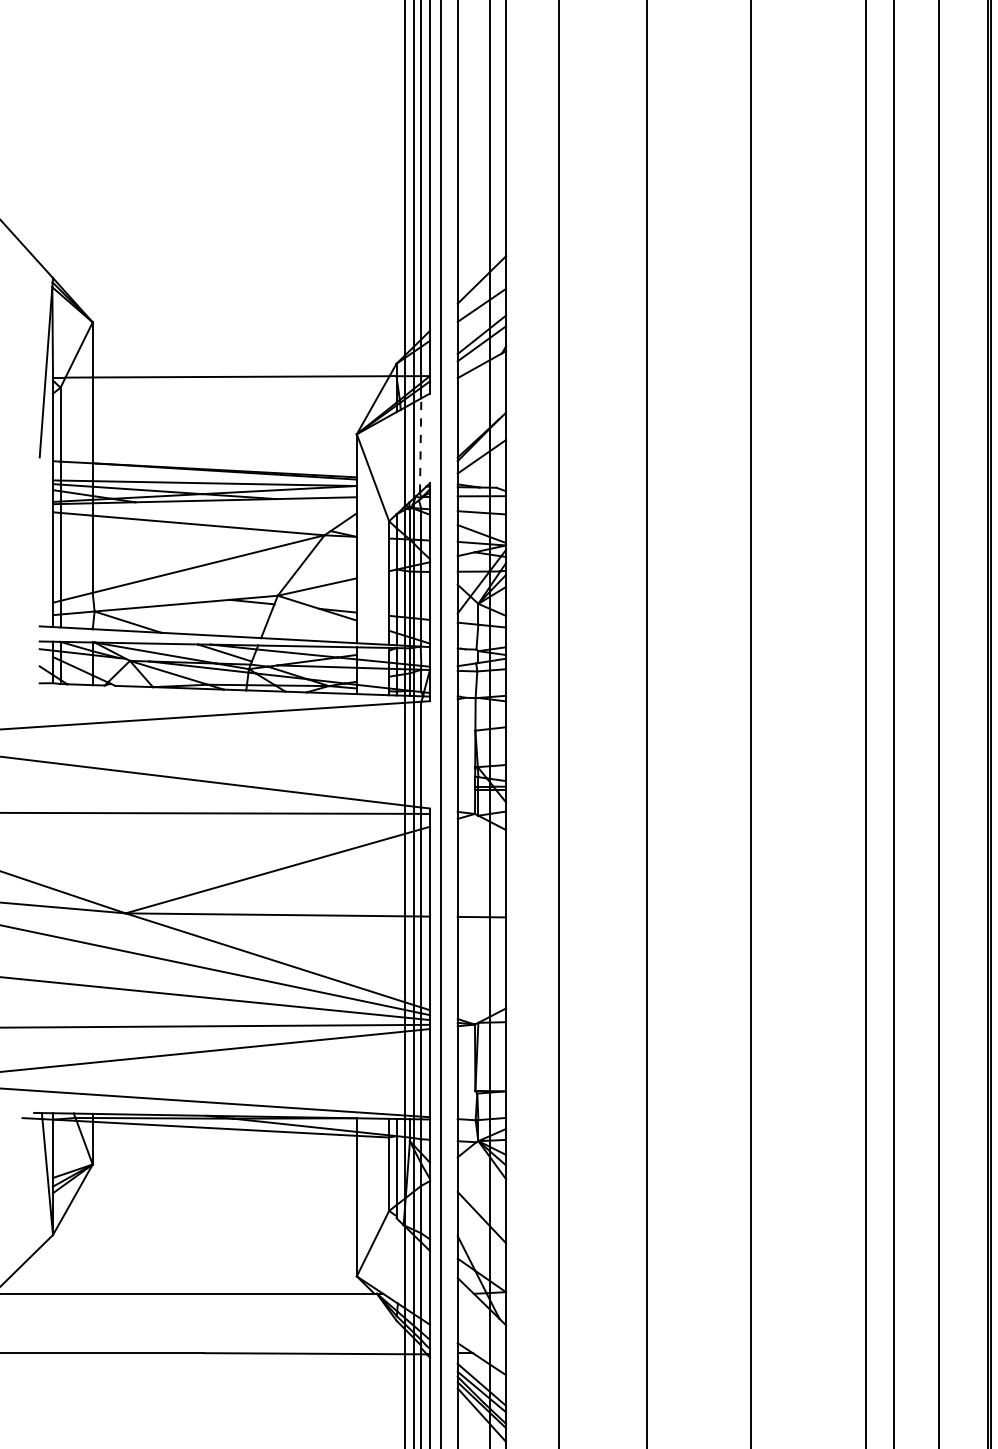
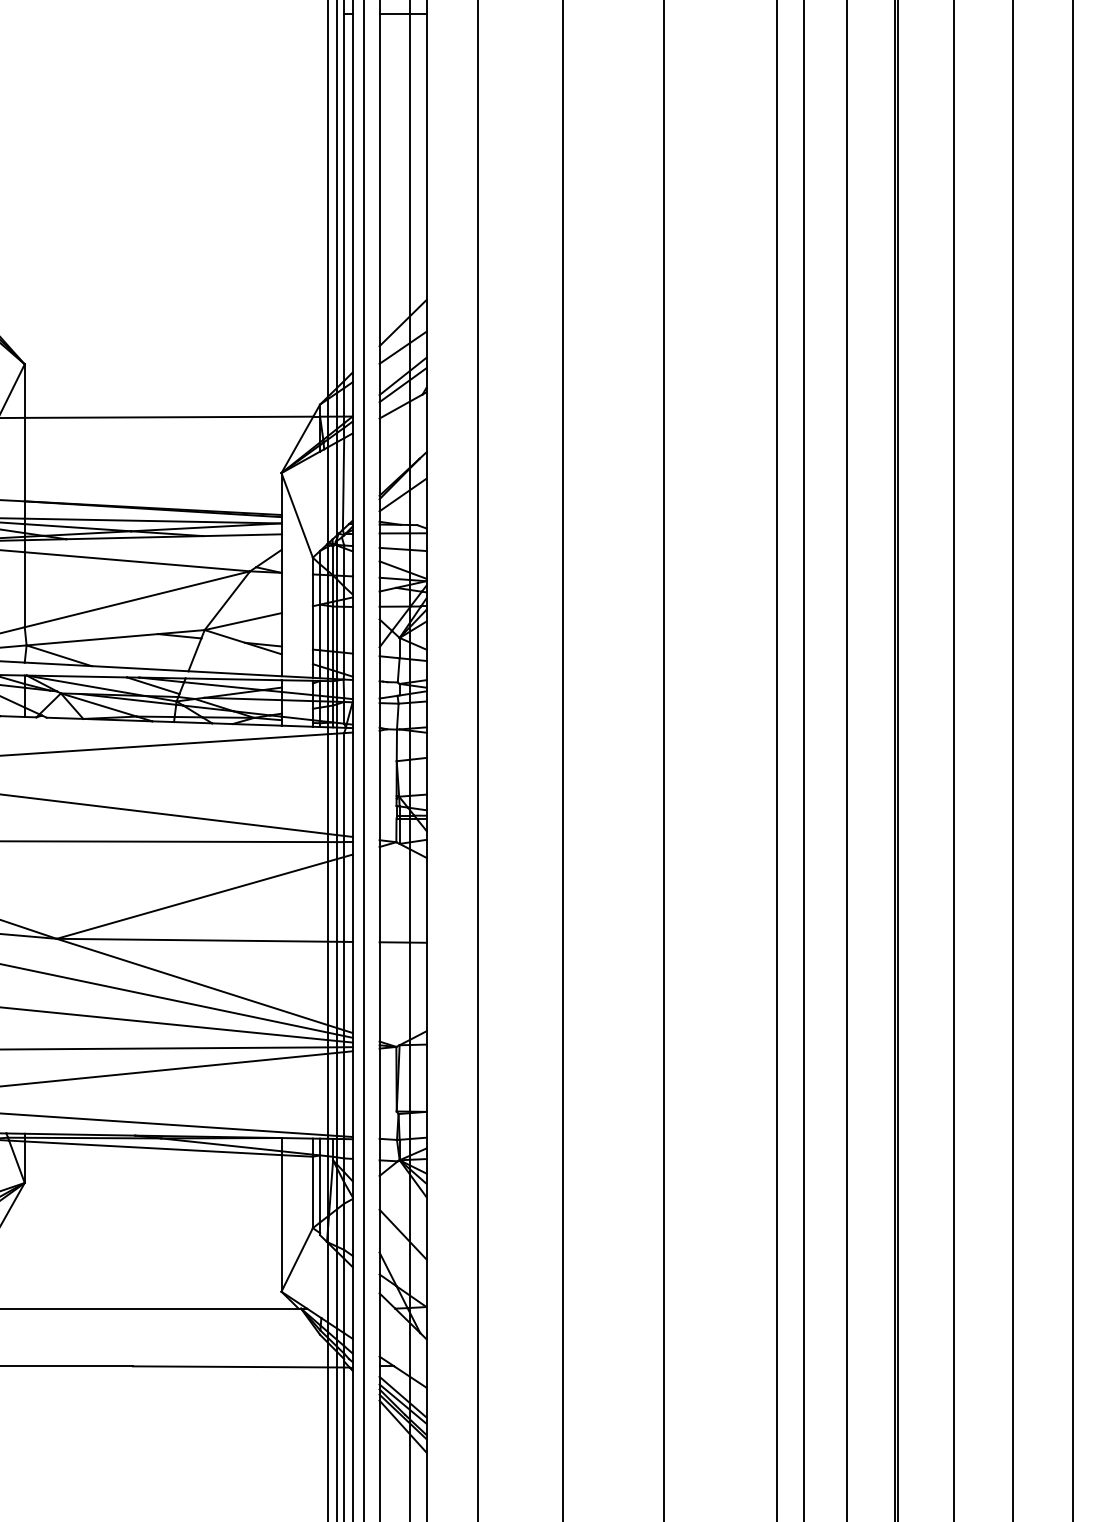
line: (429, 437) -> (352, 476), added
line: (420, 445) -> (343, 484), dashed -> solid
line: (429, 754) -> (352, 784), added

